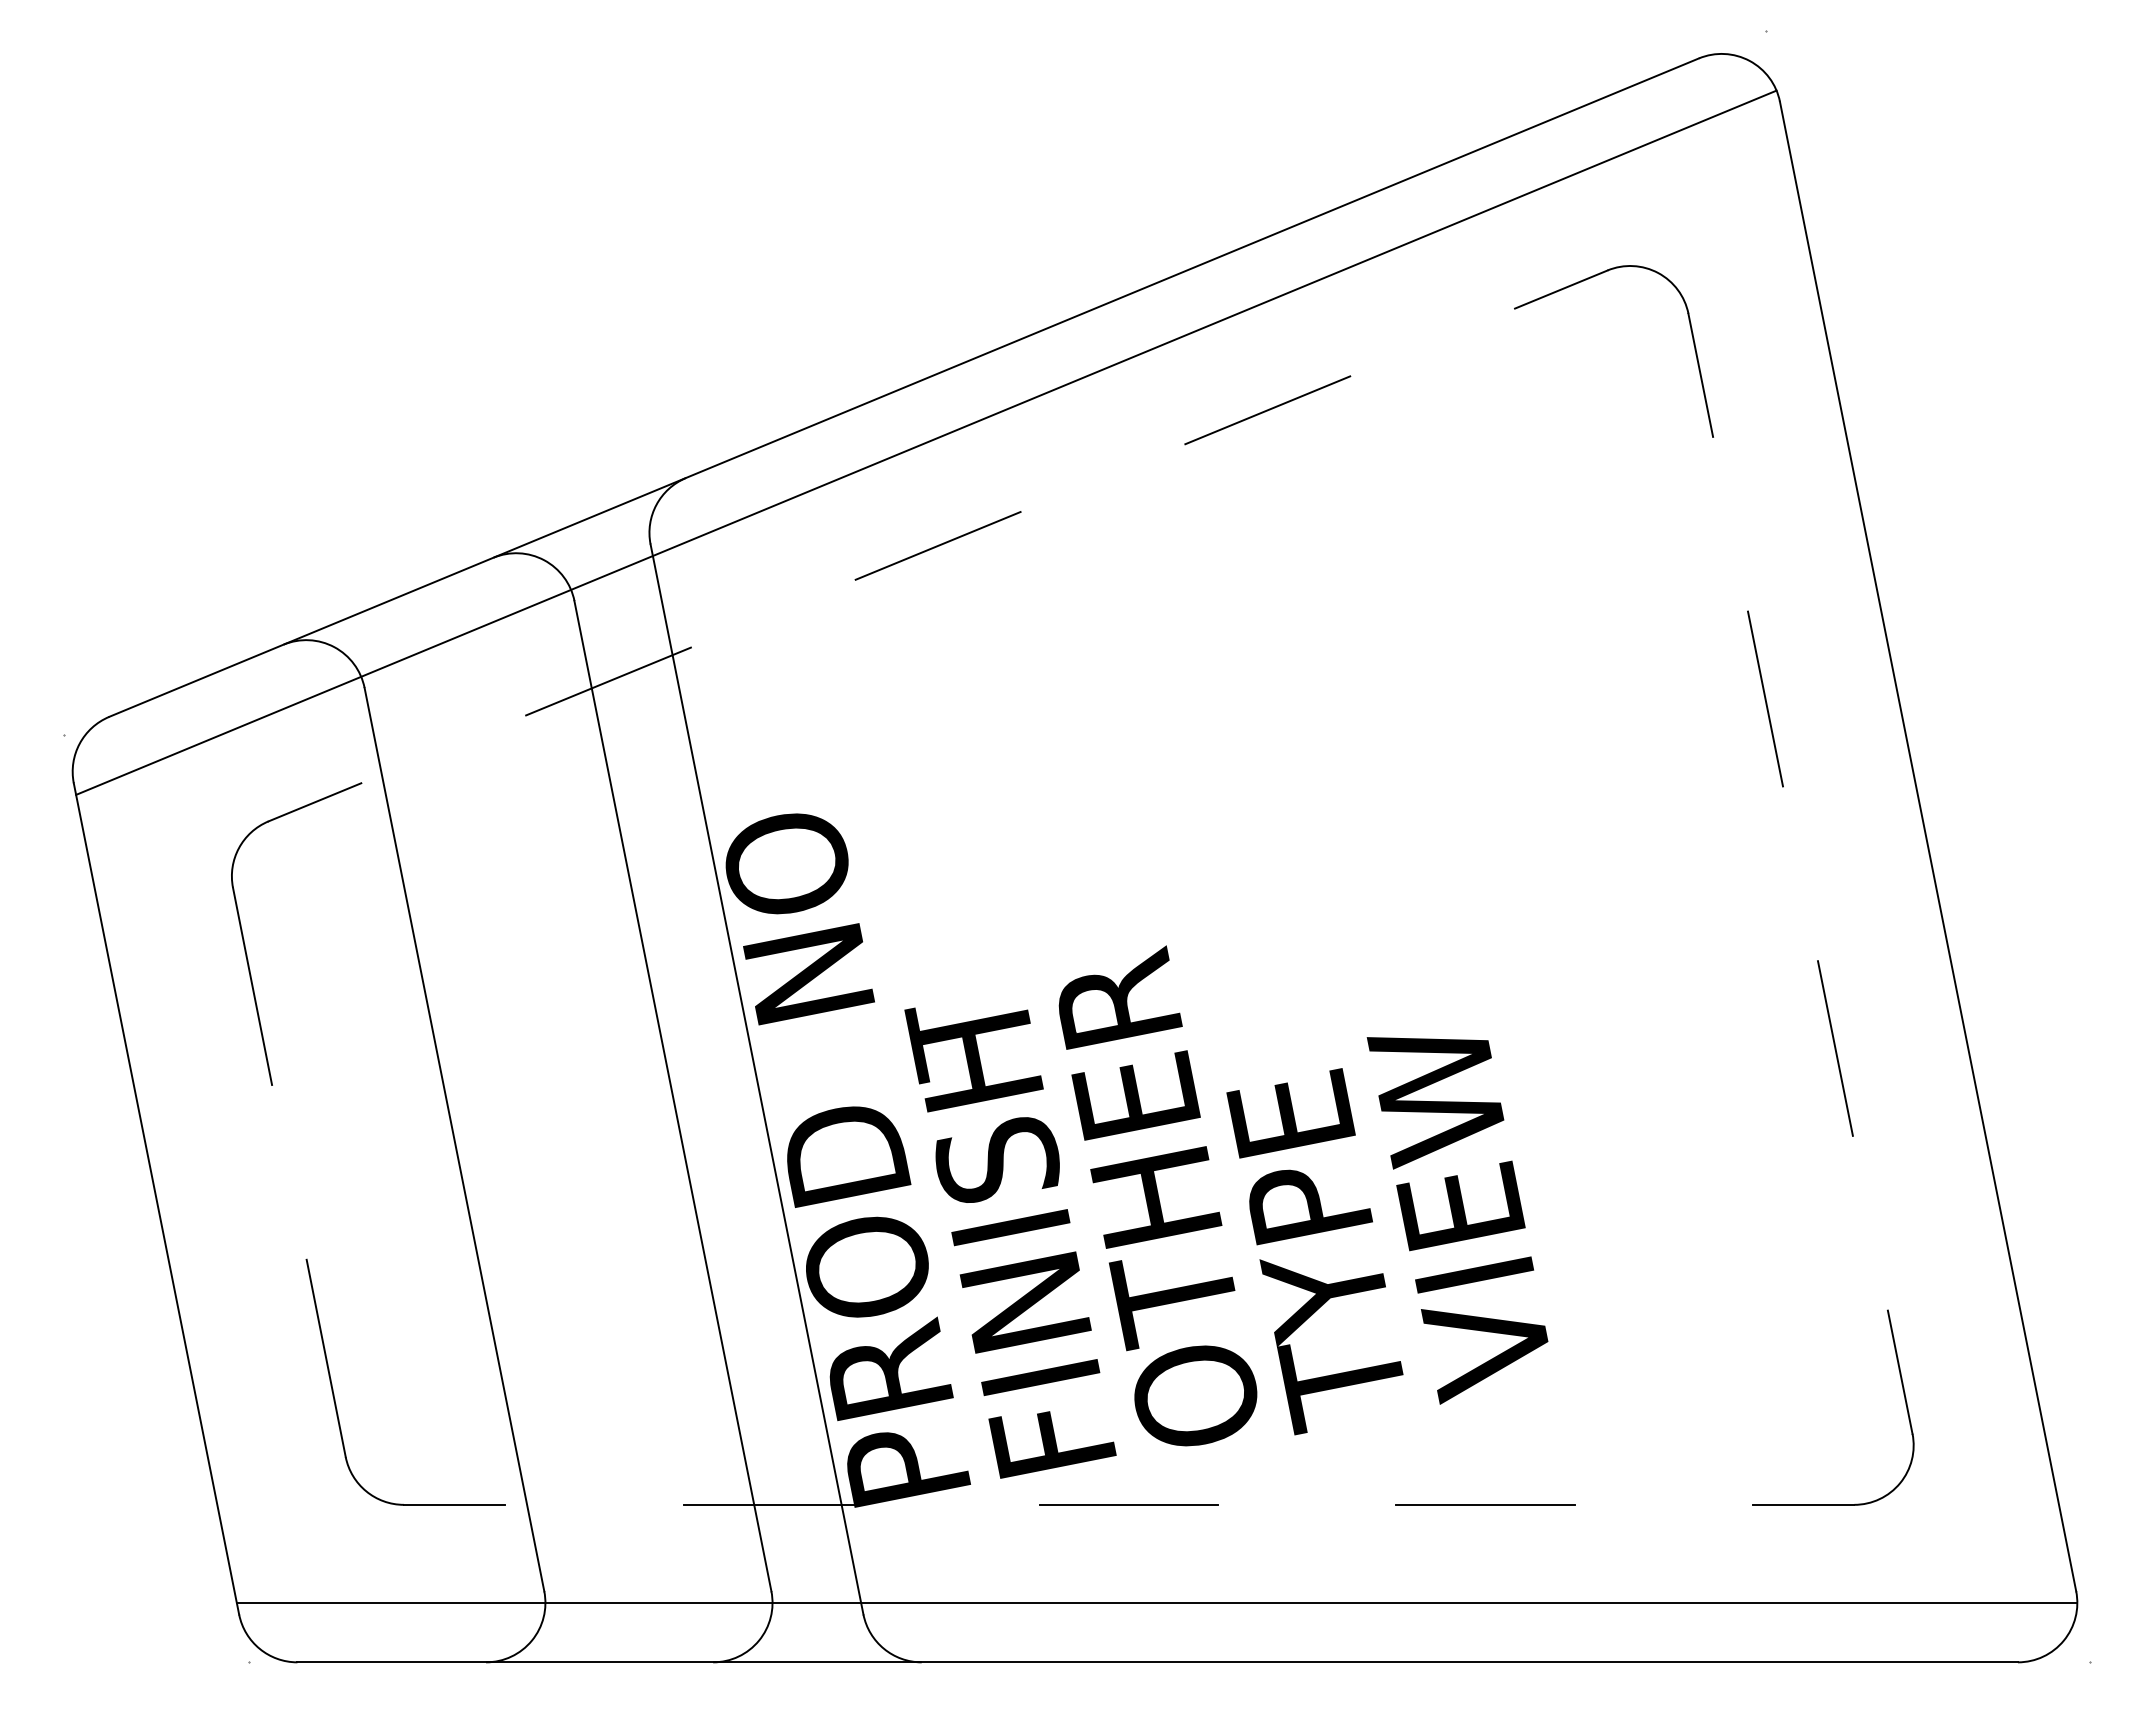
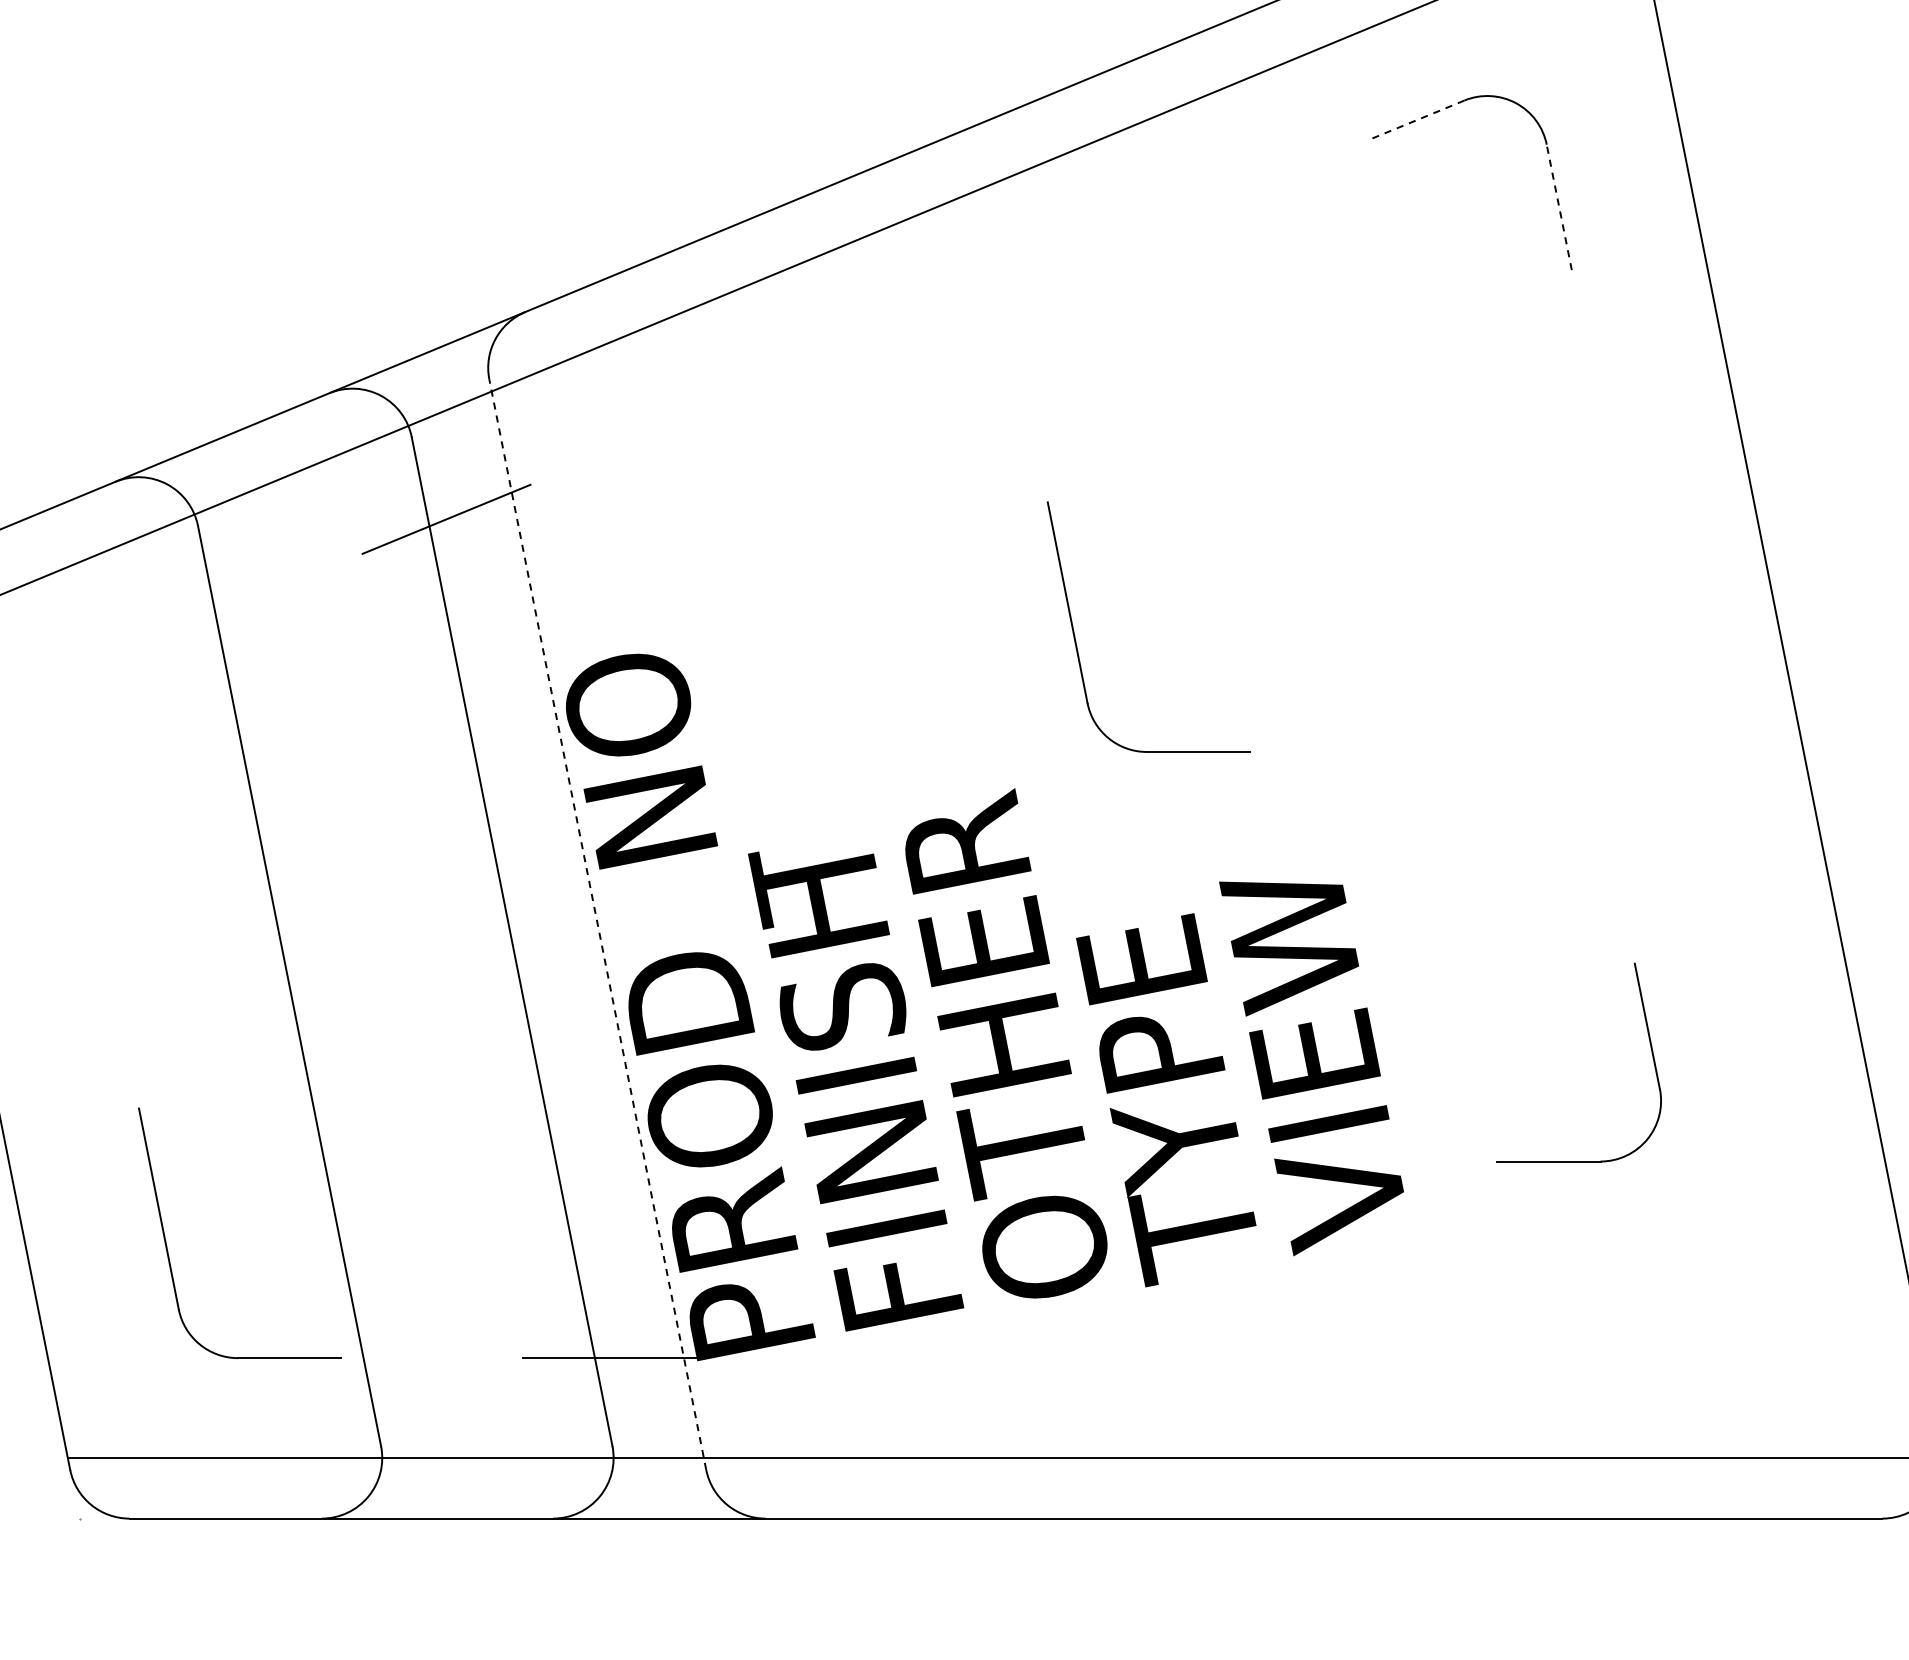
line: (1560, 289) -> (1416, 119), solid -> dashed
line: (1700, 375) -> (1559, 207), solid -> dashed
line: (1267, 410) -> (1117, 243), removed
line: (937, 545) -> (781, 380), removed
line: (1765, 698) -> (1625, 536), removed
part: (1226, 798) -> (1076, 638), added
part: (245, 944) -> (76, 787), removed
line: (1834, 1048) -> (1695, 893), removed
line: (757, 1079) -> (598, 924), solid -> dashed
part: (1903, 1395) -> (1650, 1050), moved
line: (1128, 1504) -> (976, 1357), removed
line: (1485, 1504) -> (1339, 1357), removed

